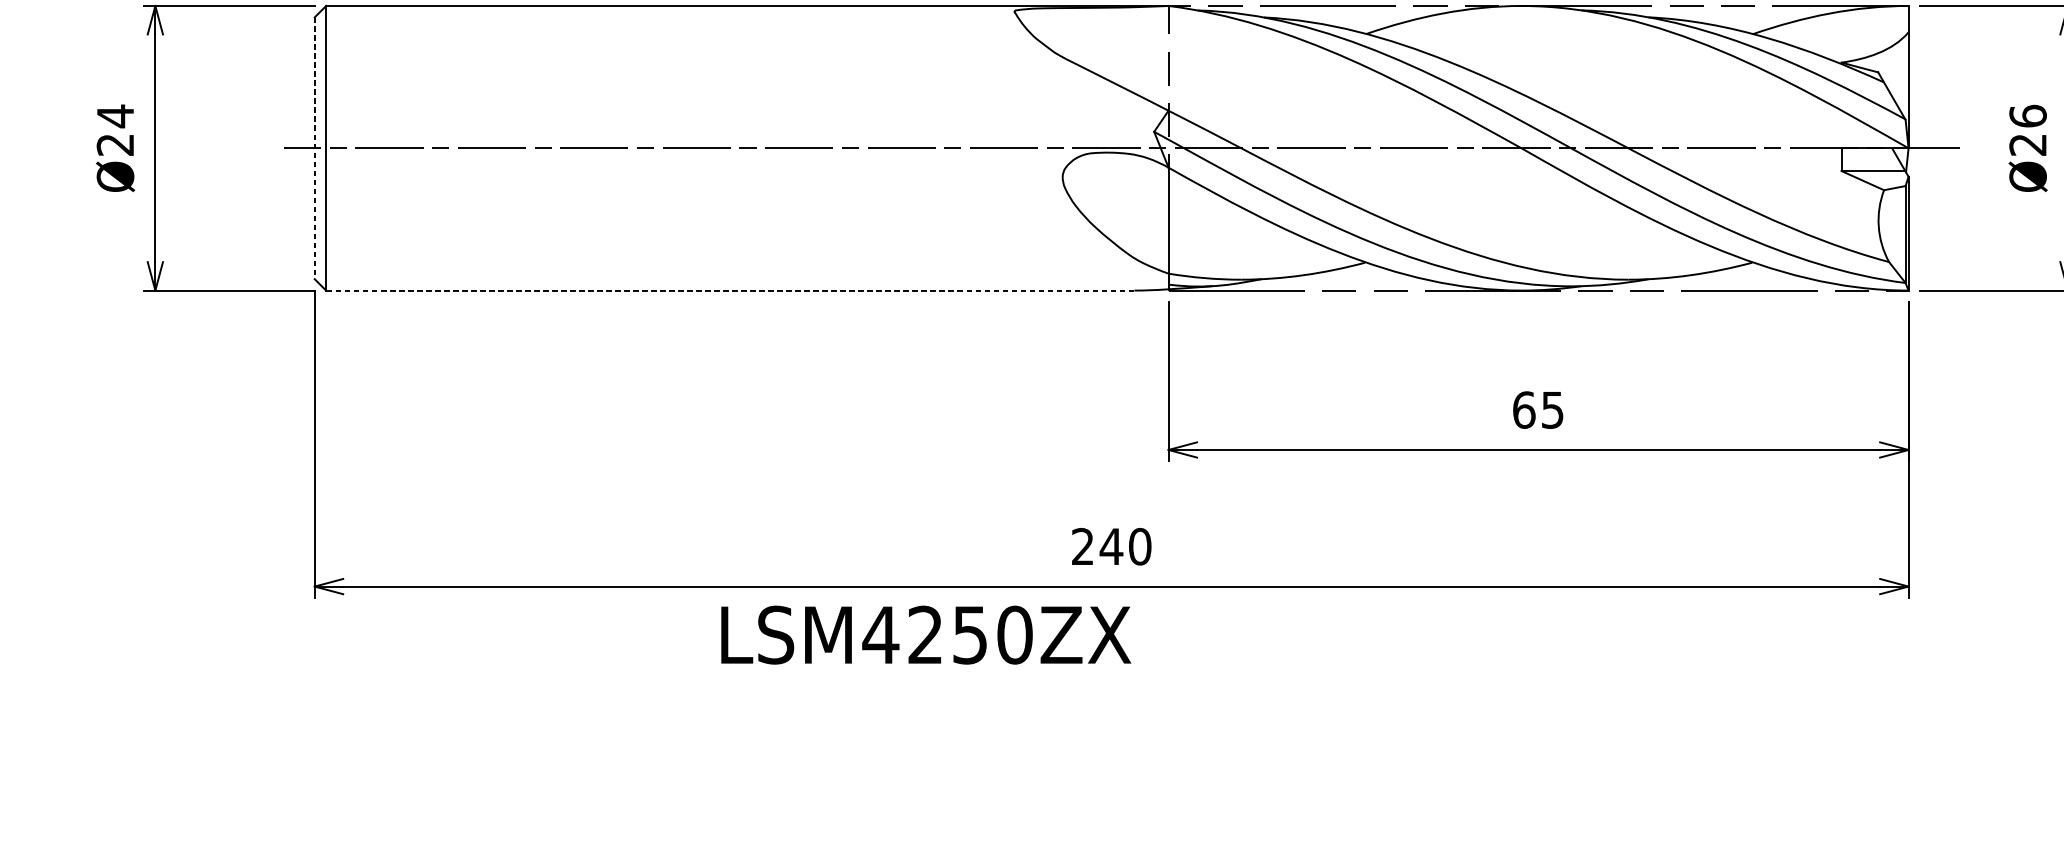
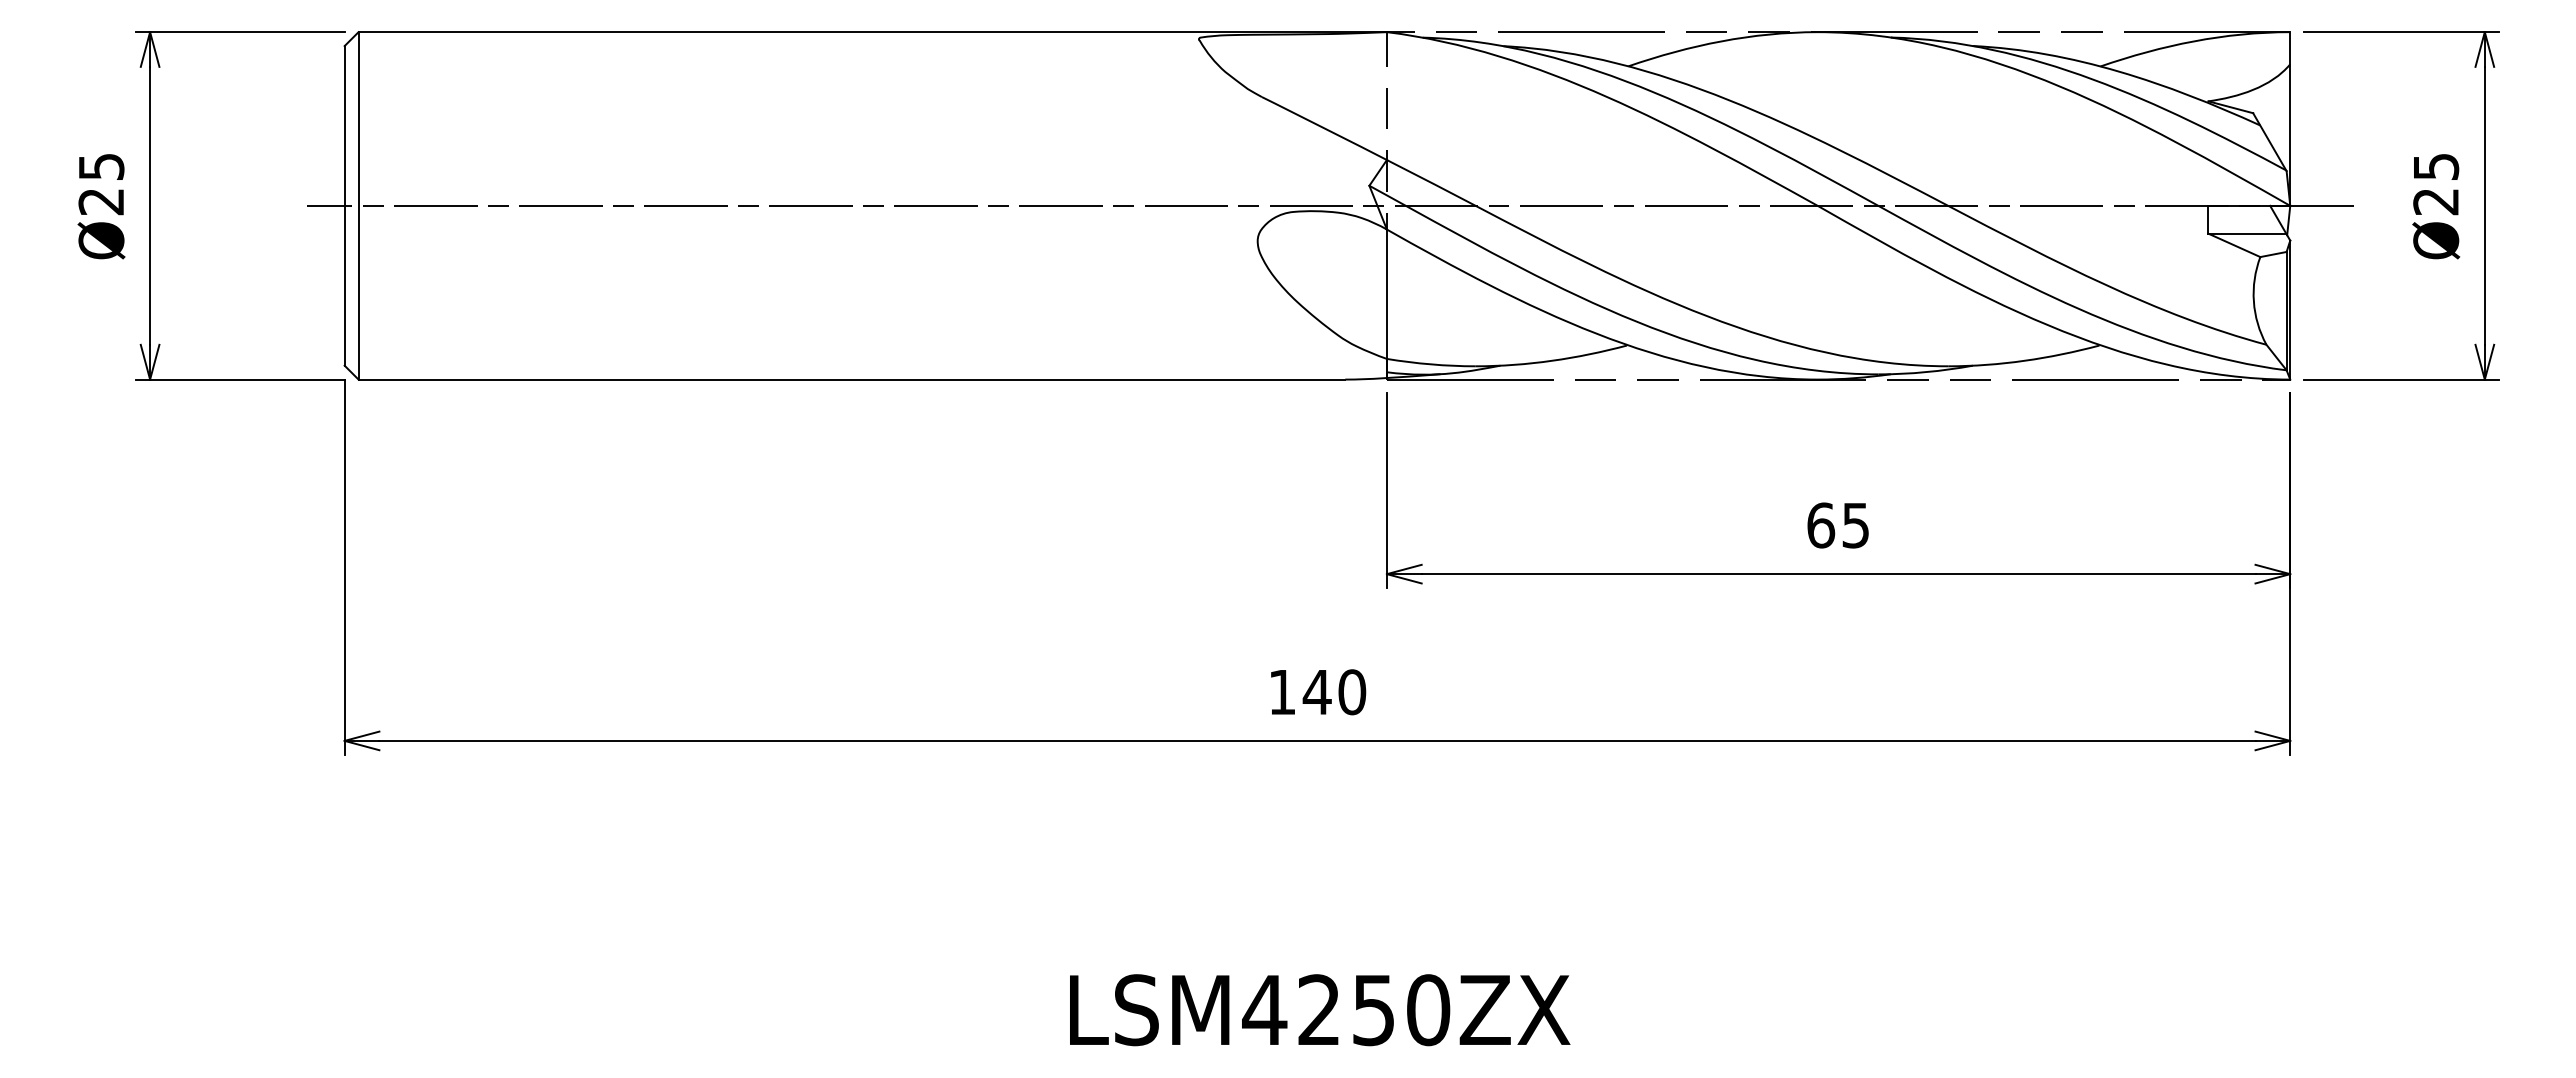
text: (115, 116) -> (101, 166), Ø24 -> Ø25
text: (2028, 116) -> (2436, 166), Ø26 -> Ø25
line: (314, 147) -> (344, 205), dashed -> solid
line: (729, 290) -> (851, 379), dashed -> solid
text: (1082, 546) -> (1281, 691), 240 -> 140
text: (926, 635) -> (1320, 1010), moved

